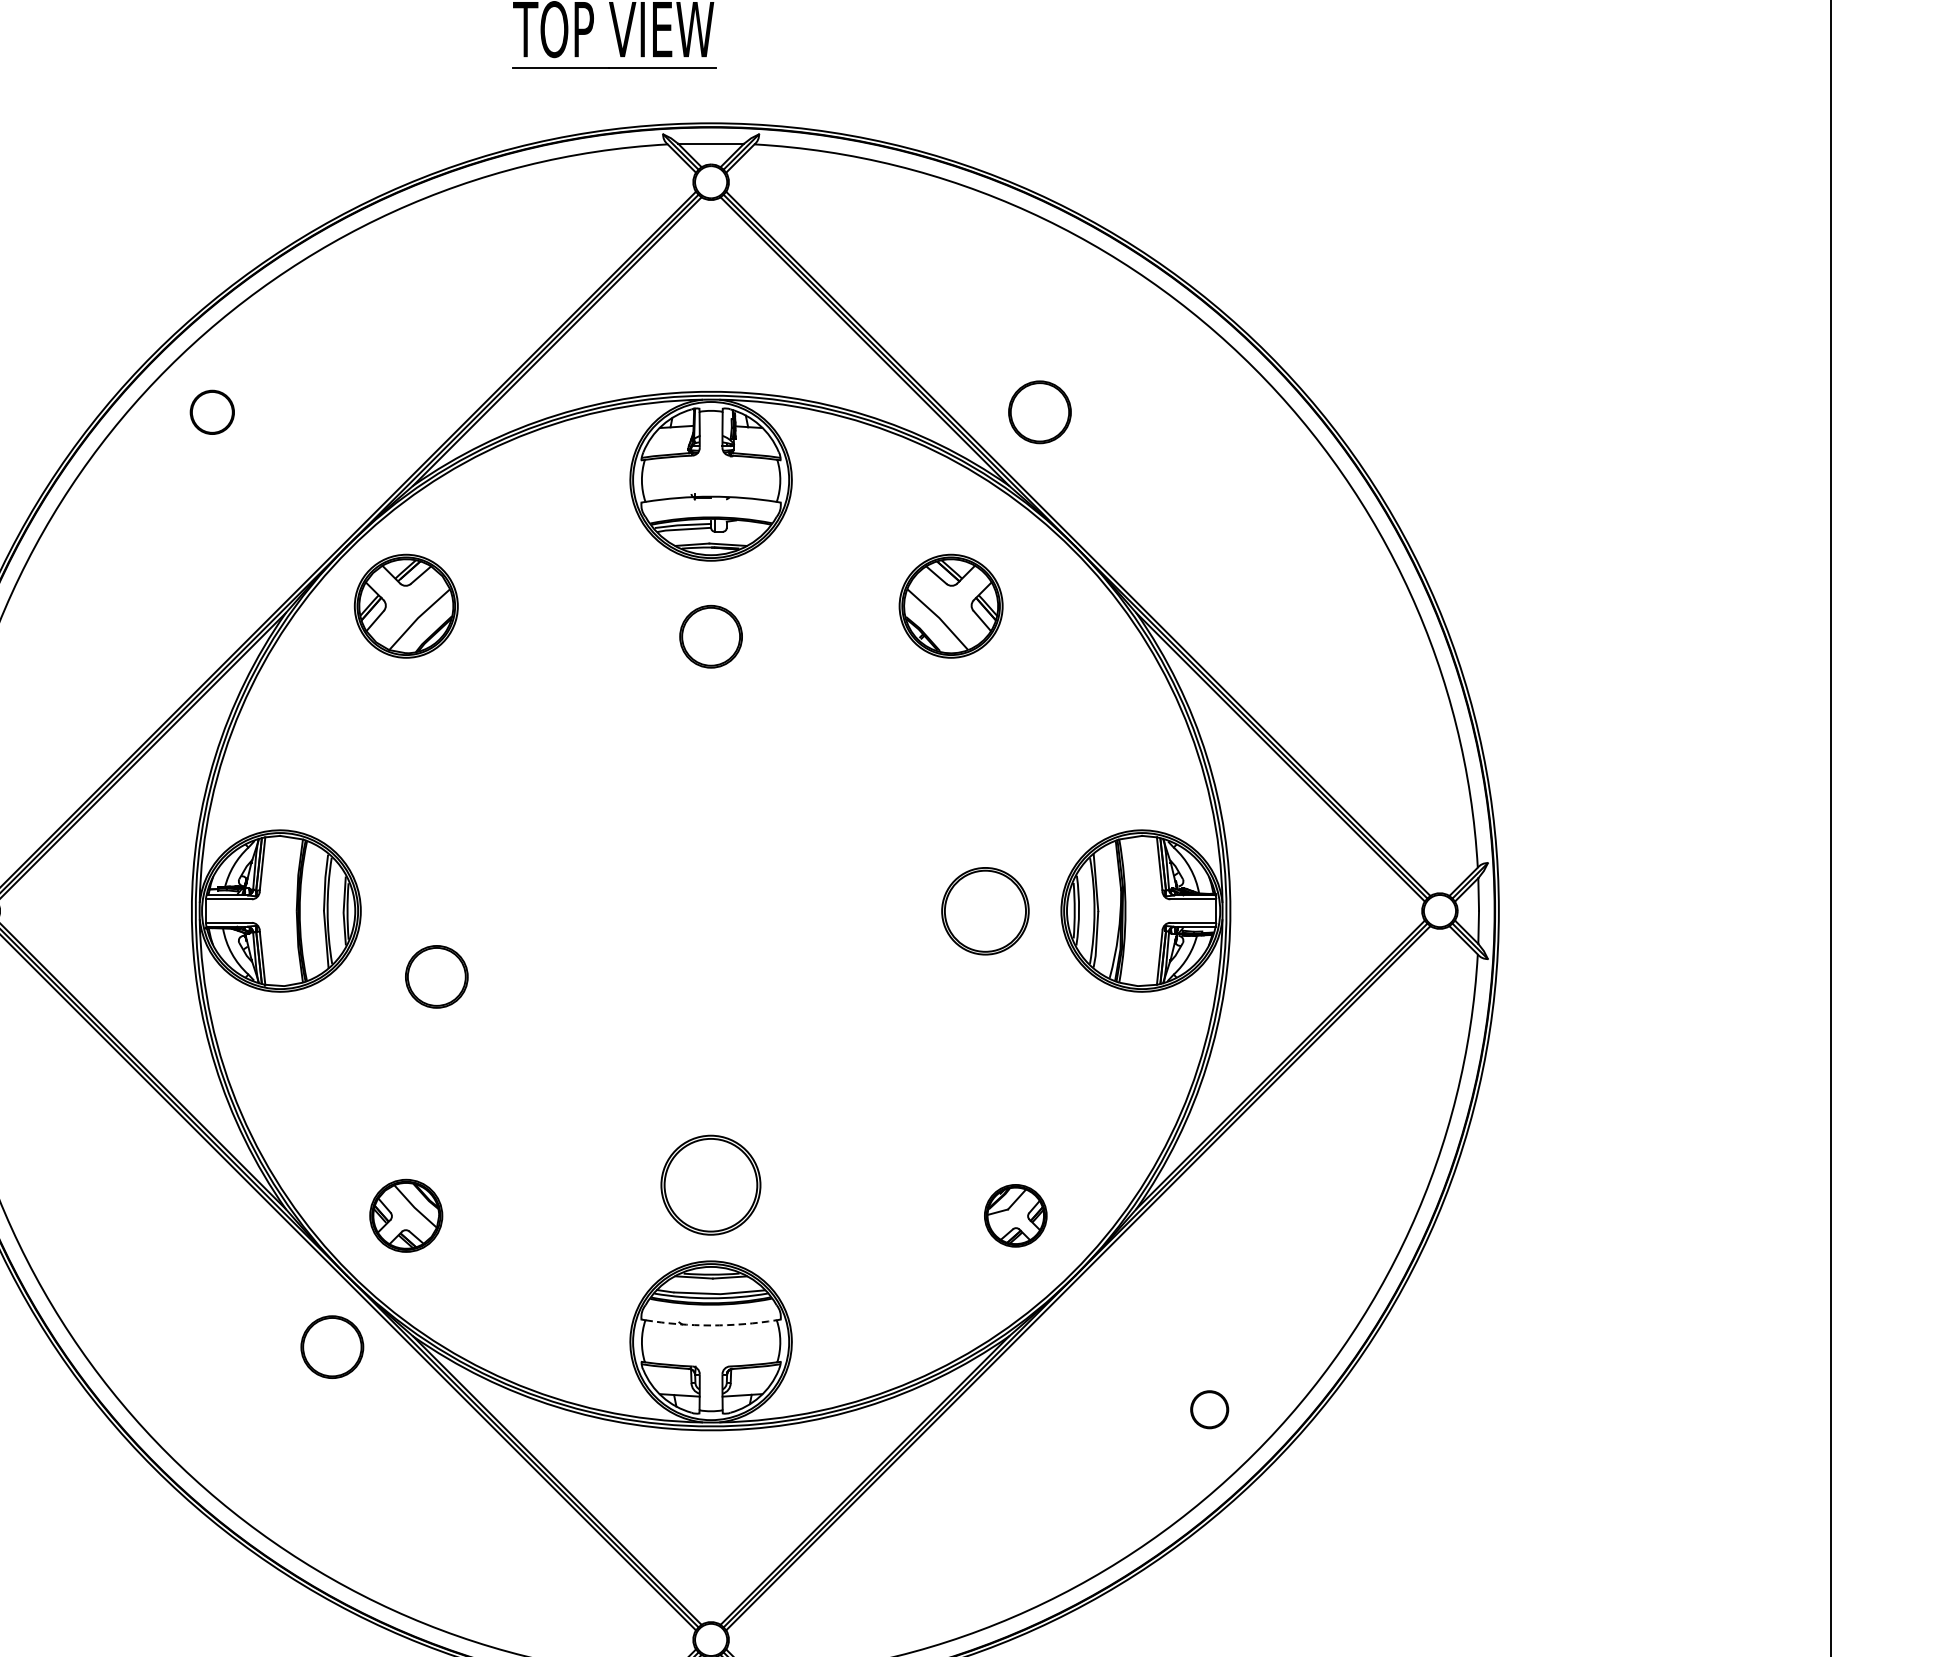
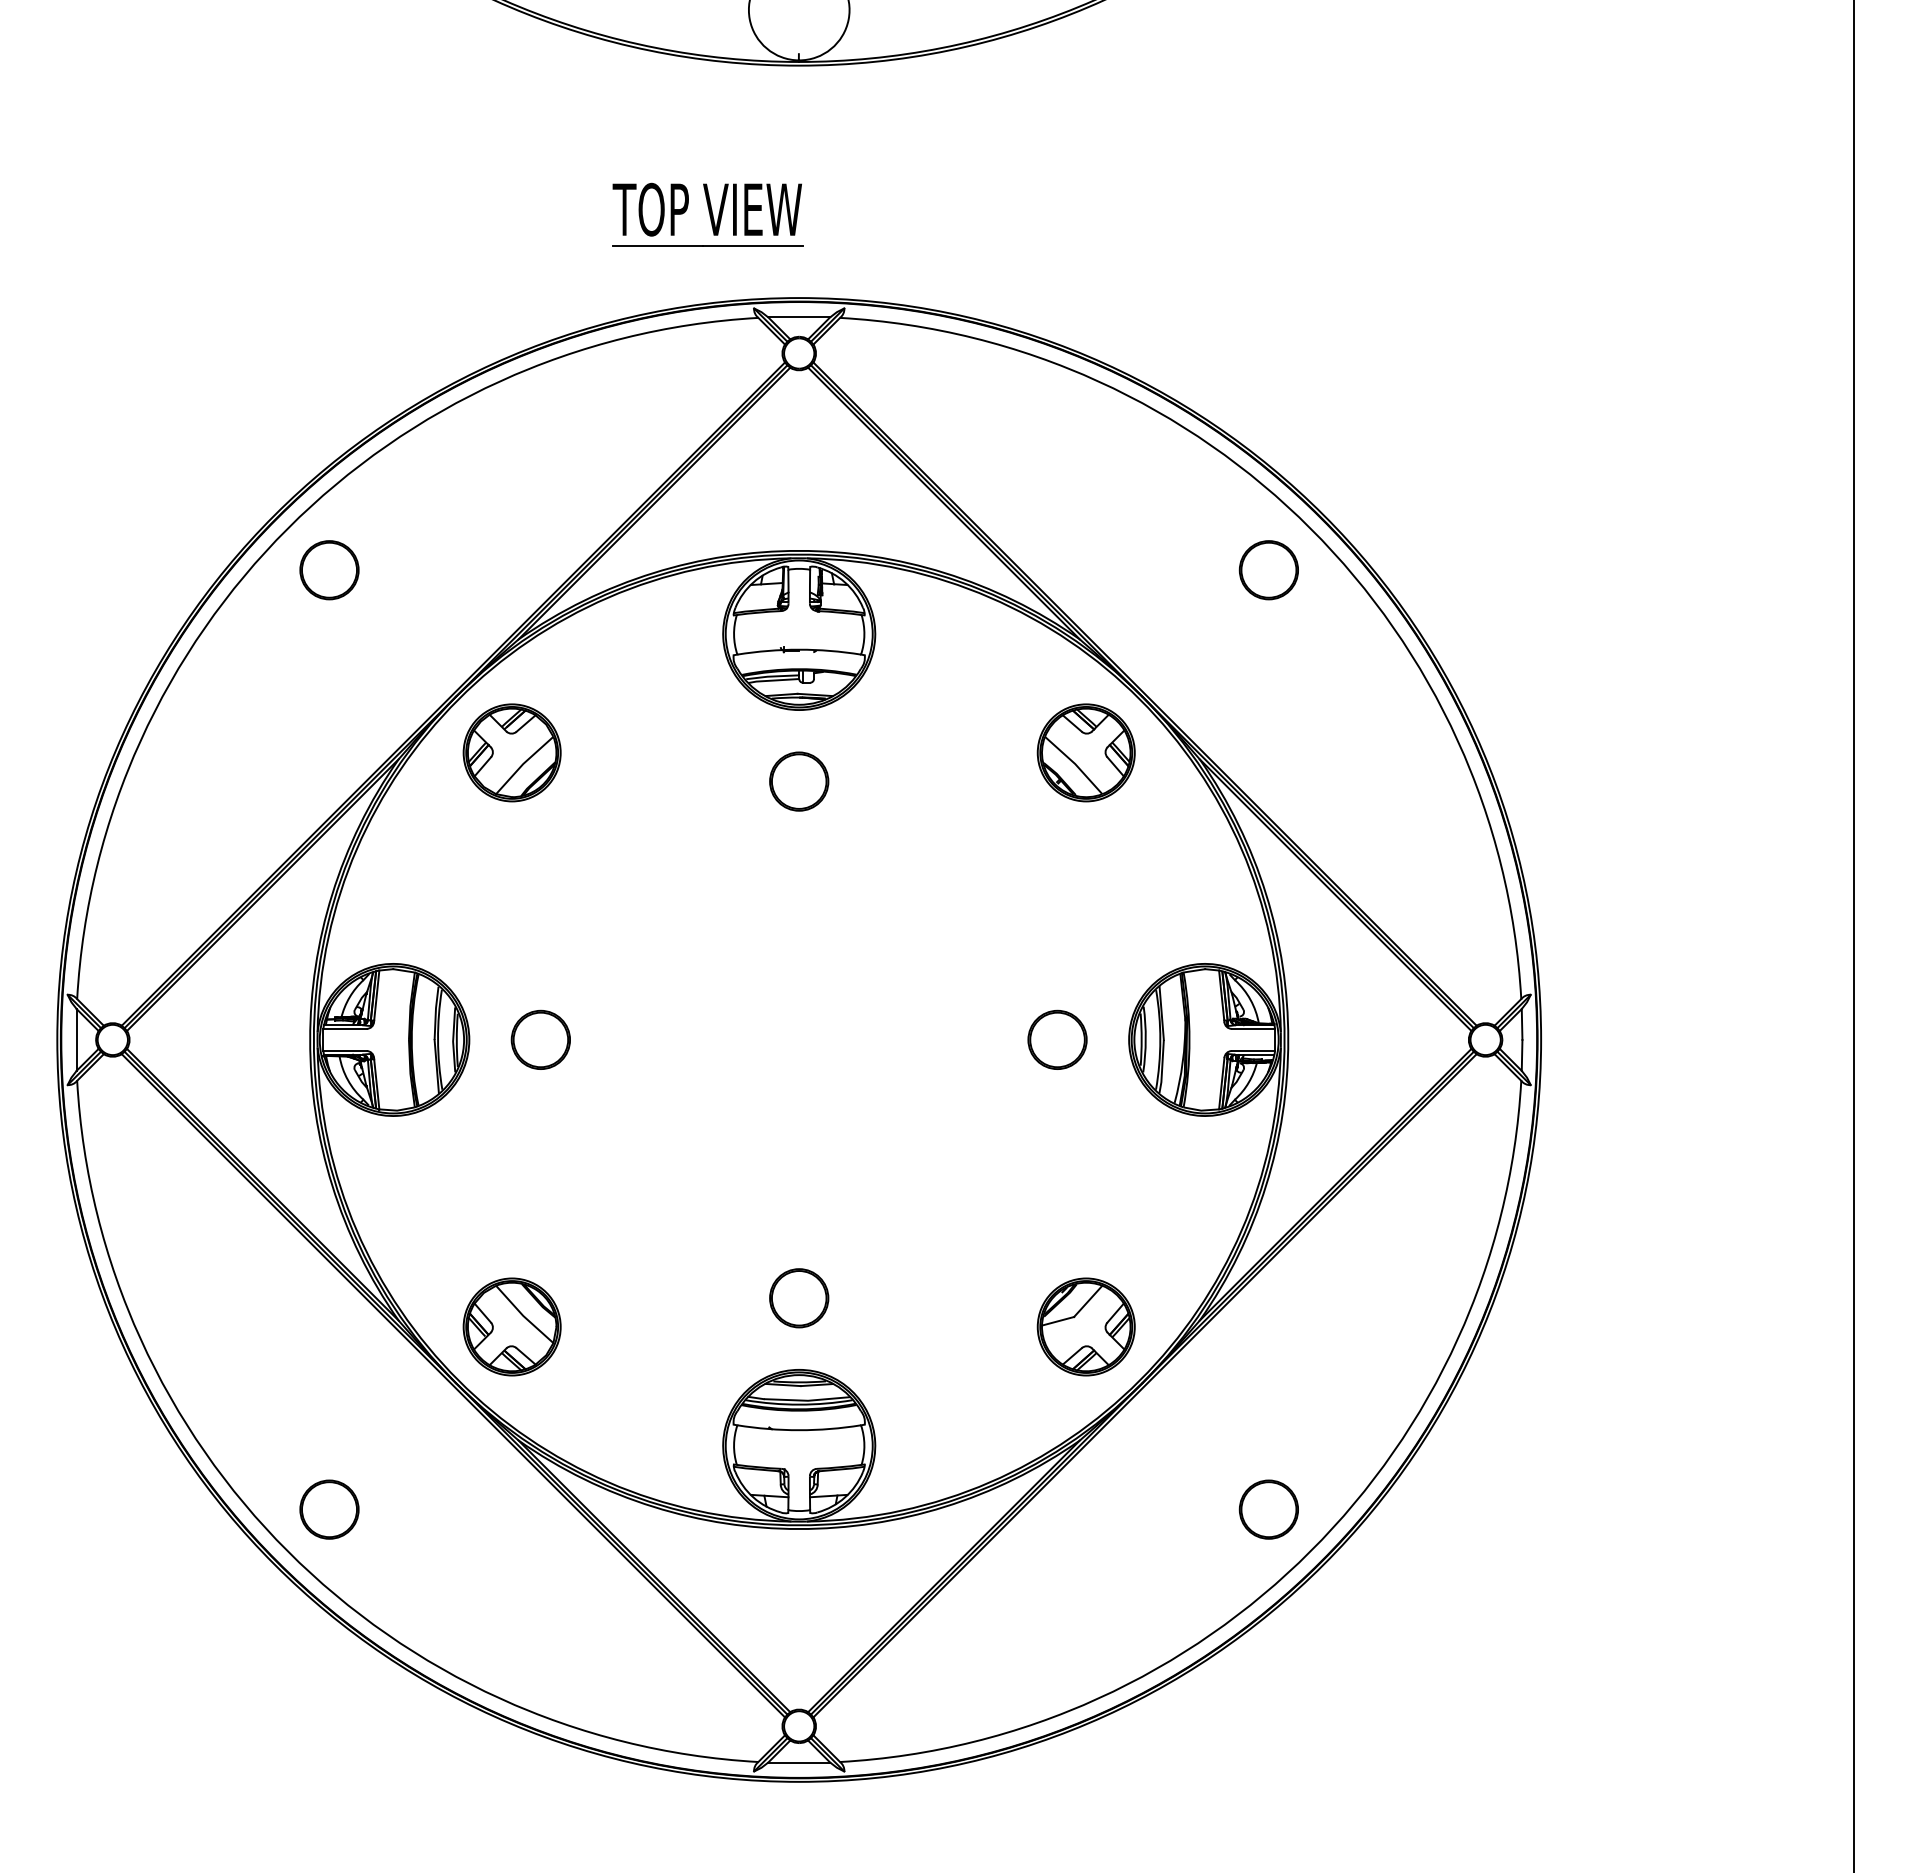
part: (212, 412) -> (329, 570), size x1.43
part: (1039, 412) -> (1268, 570), moved
part: (950, 605) -> (1085, 752), moved
part: (985, 910) -> (1057, 1039), size x0.71
part: (436, 976) -> (540, 1039), moved
part: (711, 1185) -> (799, 1298), size x0.62
part: (405, 1215) -> (511, 1326), size x1.43
part: (1015, 1215) -> (1085, 1326), size x1.67
arc: (711, 1325) -> (799, 1430), dashed -> solid
part: (332, 1346) -> (329, 1509), moved
part: (1209, 1409) -> (1268, 1509), size x1.67

